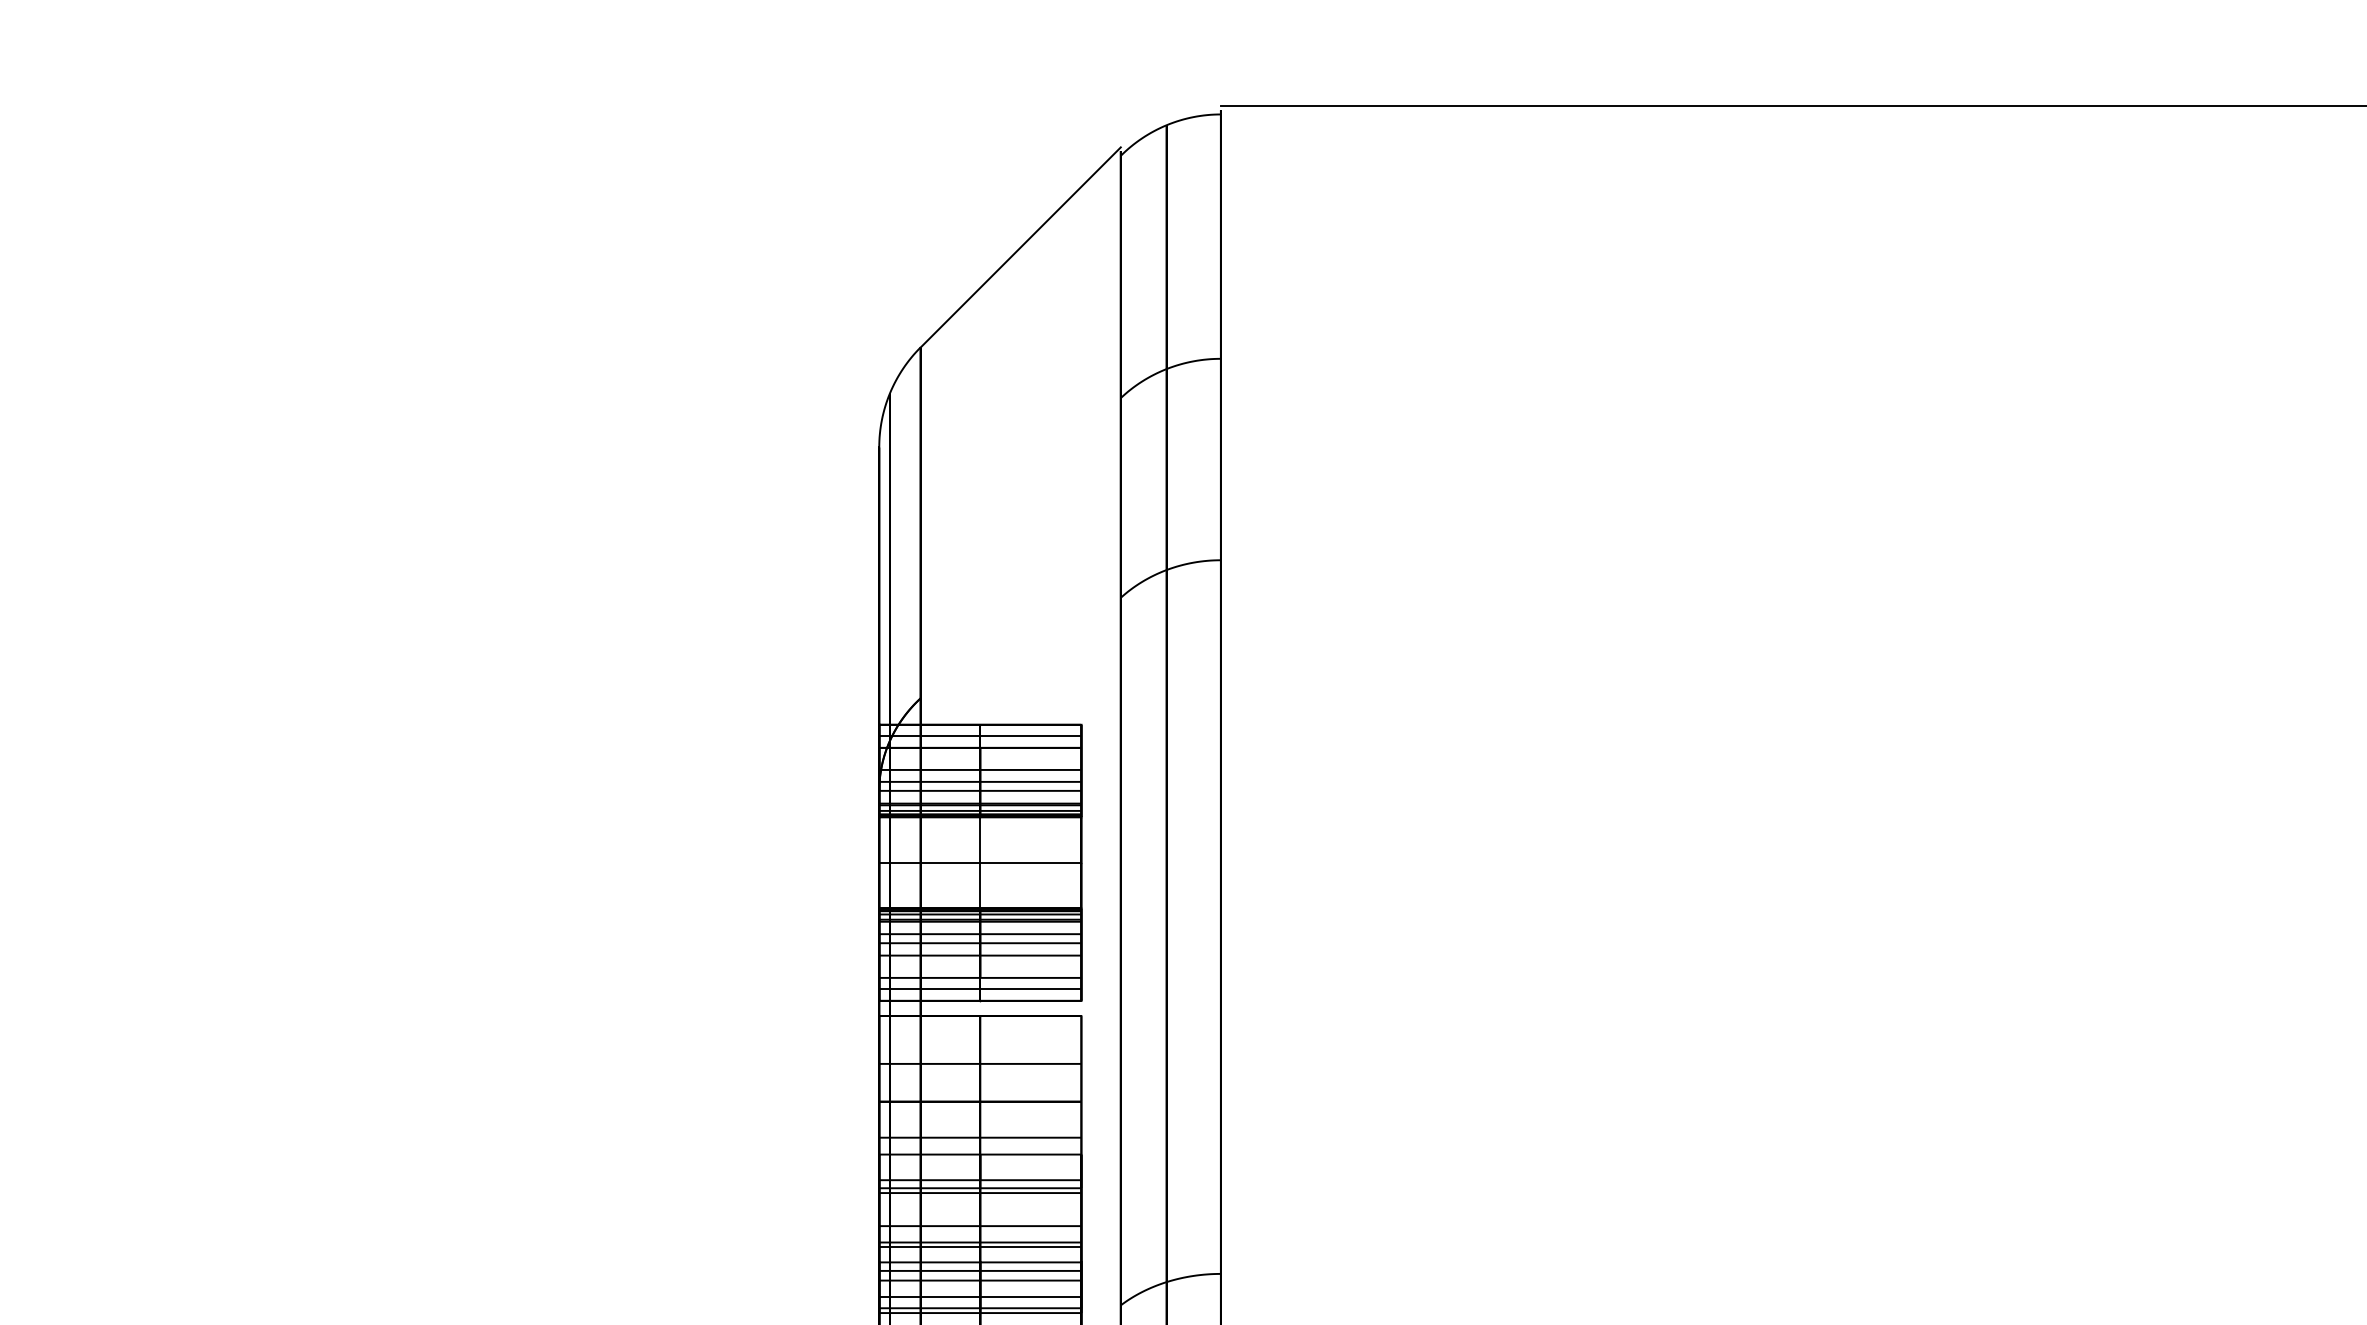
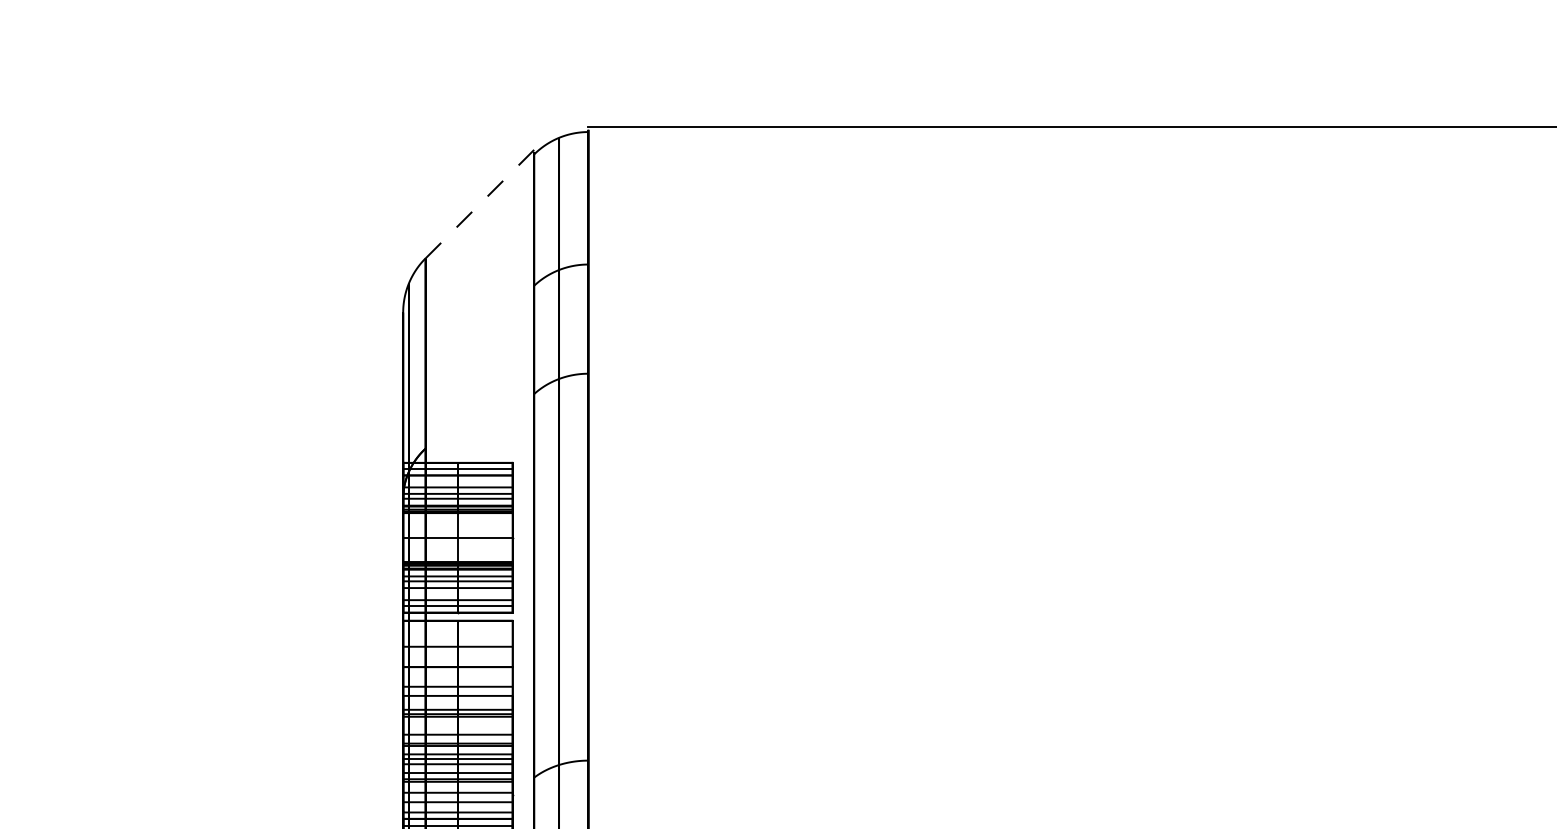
line: (1019, 248) -> (479, 204), solid -> dashed

